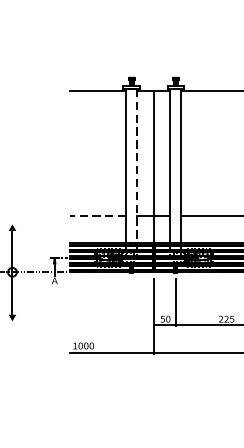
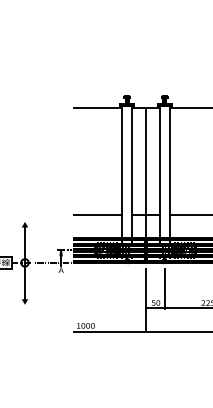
line: (136, 165) -> (131, 171), dashed -> solid
line: (97, 215) -> (97, 214), dashed -> solid

